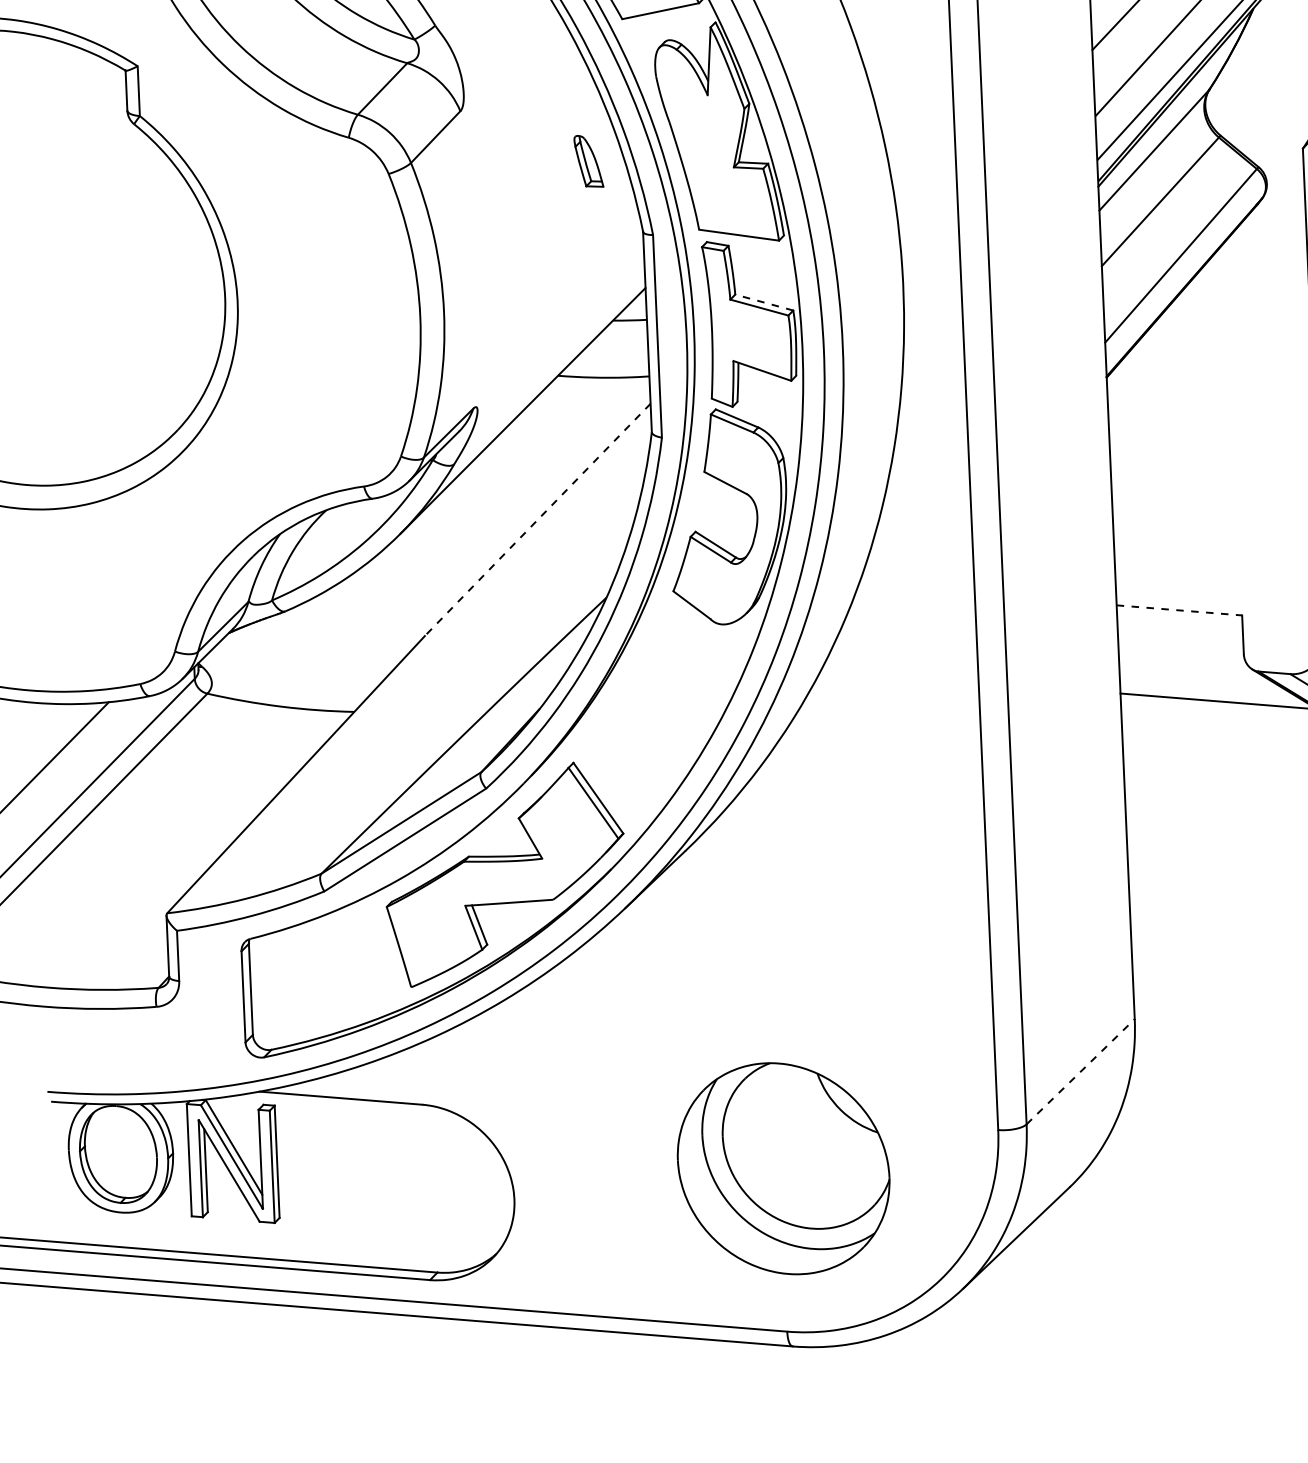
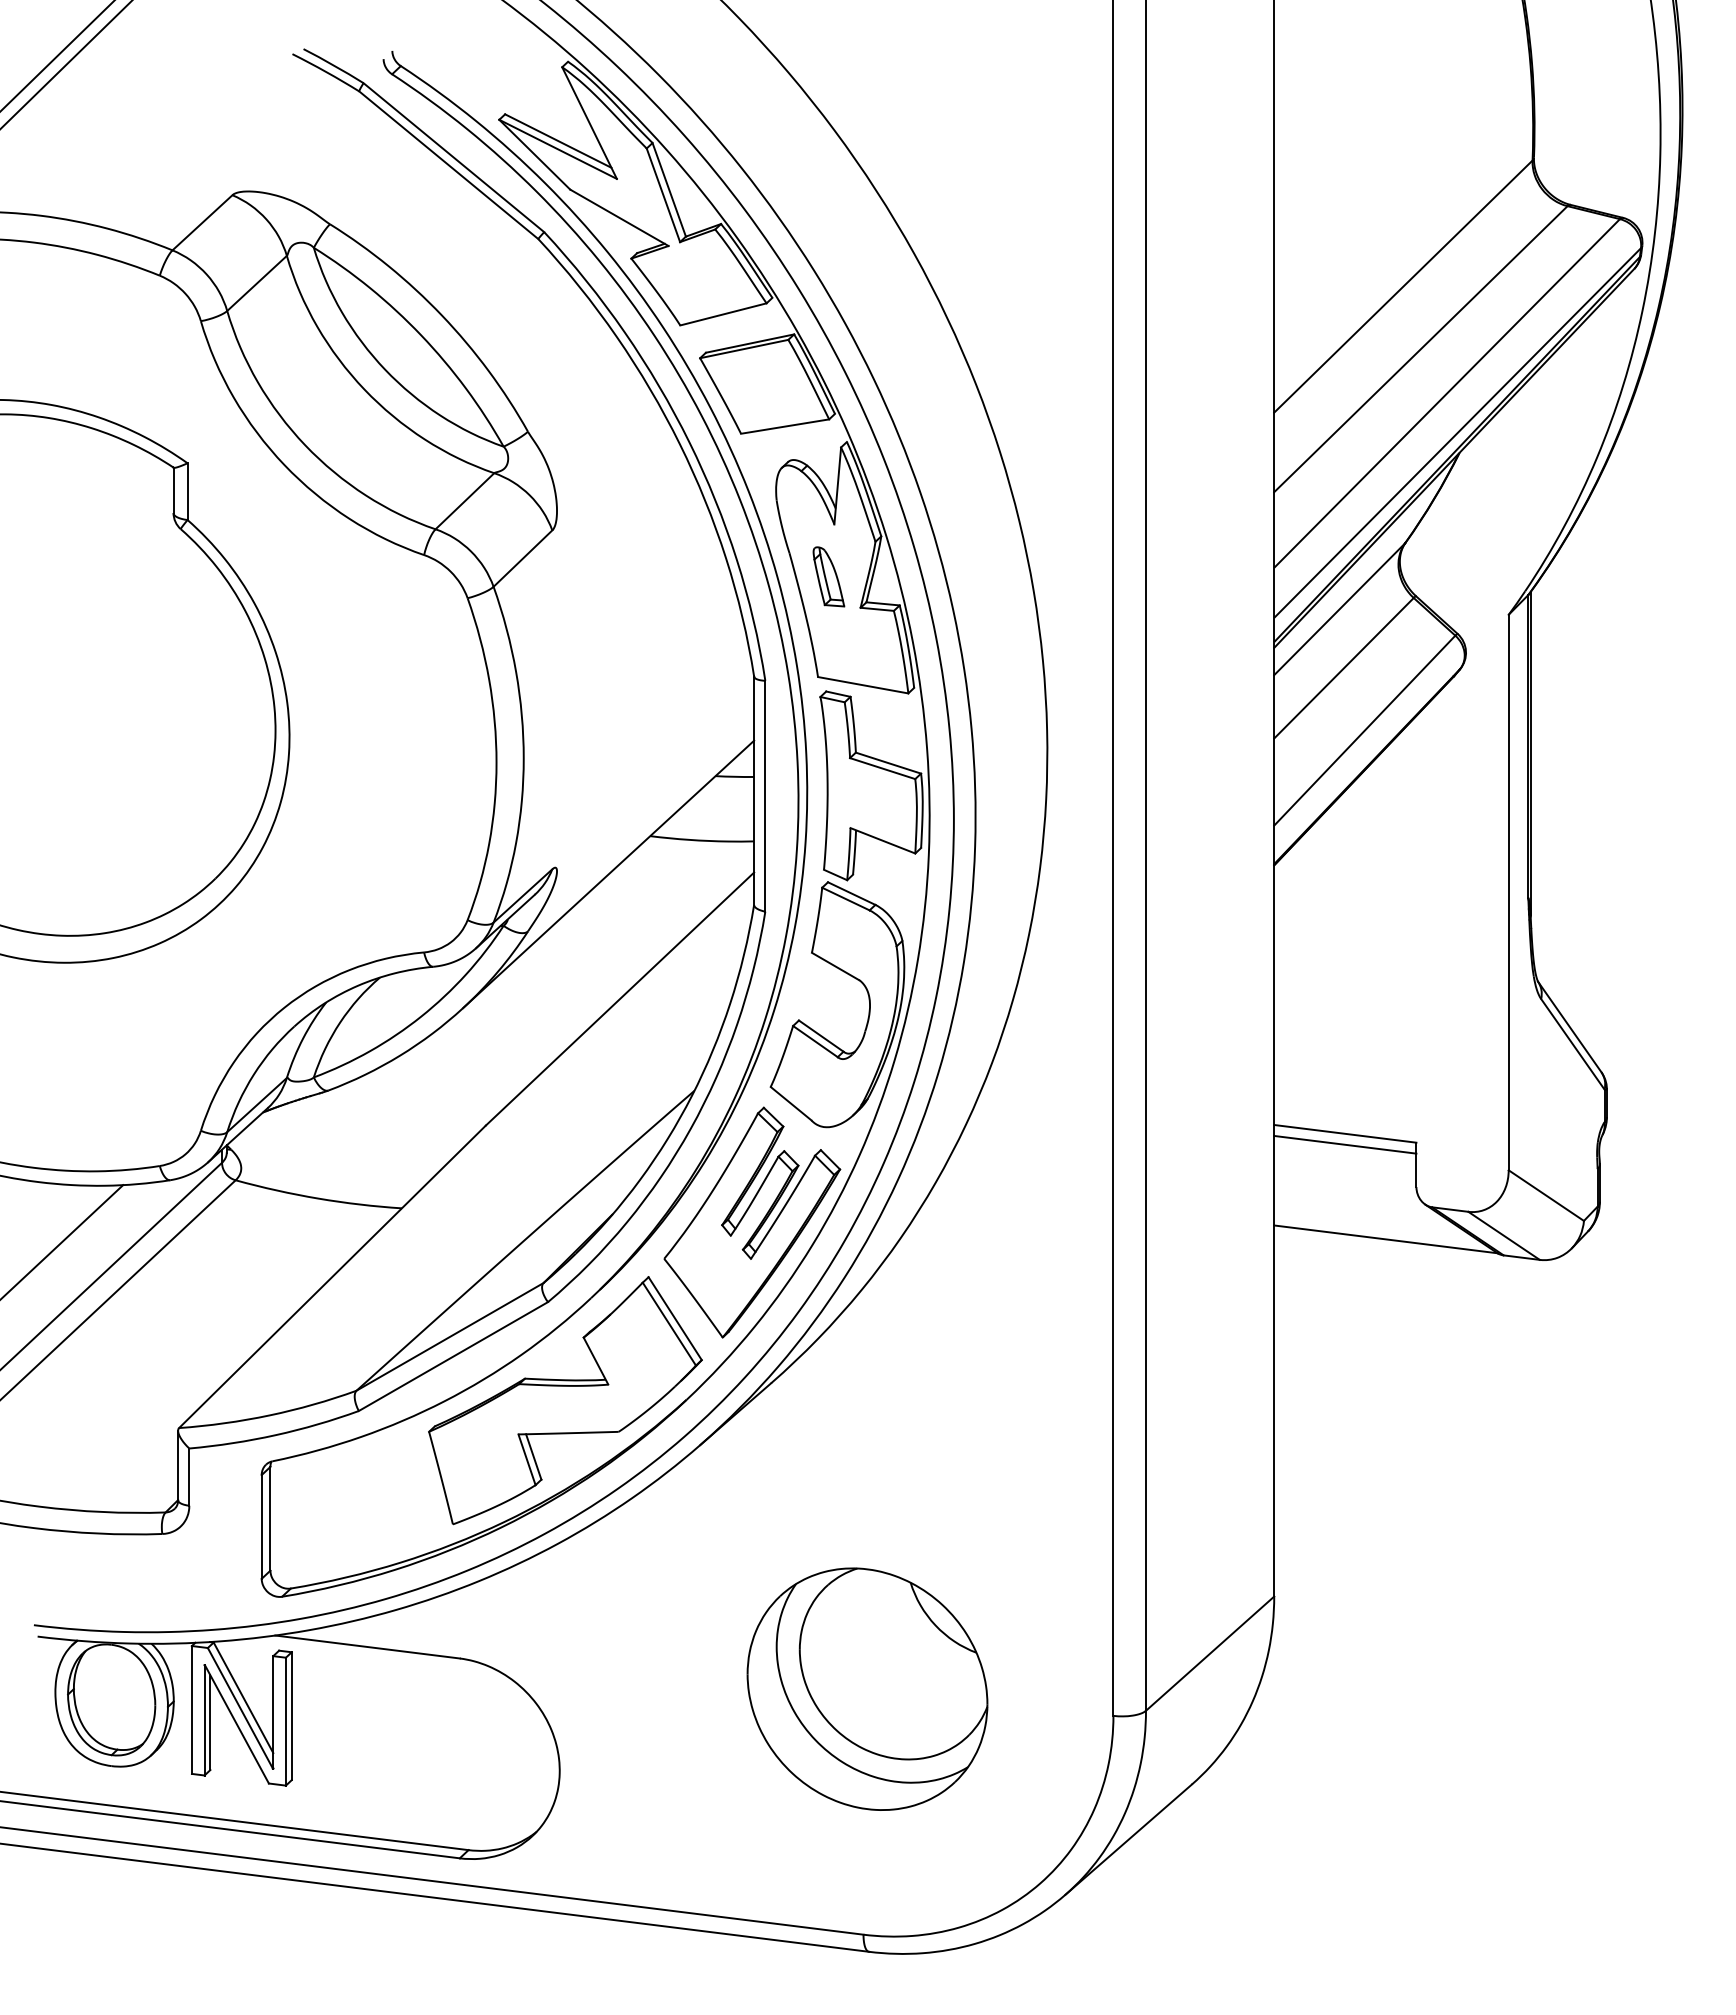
part: (588, 161) -> (828, 576), moved
line: (764, 302) -> (888, 762), dashed -> solid
line: (537, 520) -> (619, 999), dashed -> solid
line: (1179, 610) -> (1345, 1133), dashed -> solid
line: (1179, 619) -> (1345, 1144), added
part: (662, 710) -> (752, 1222), added
line: (1081, 1071) -> (1210, 1653), dashed -> solid
part: (783, 1168) -> (867, 1688), moved

